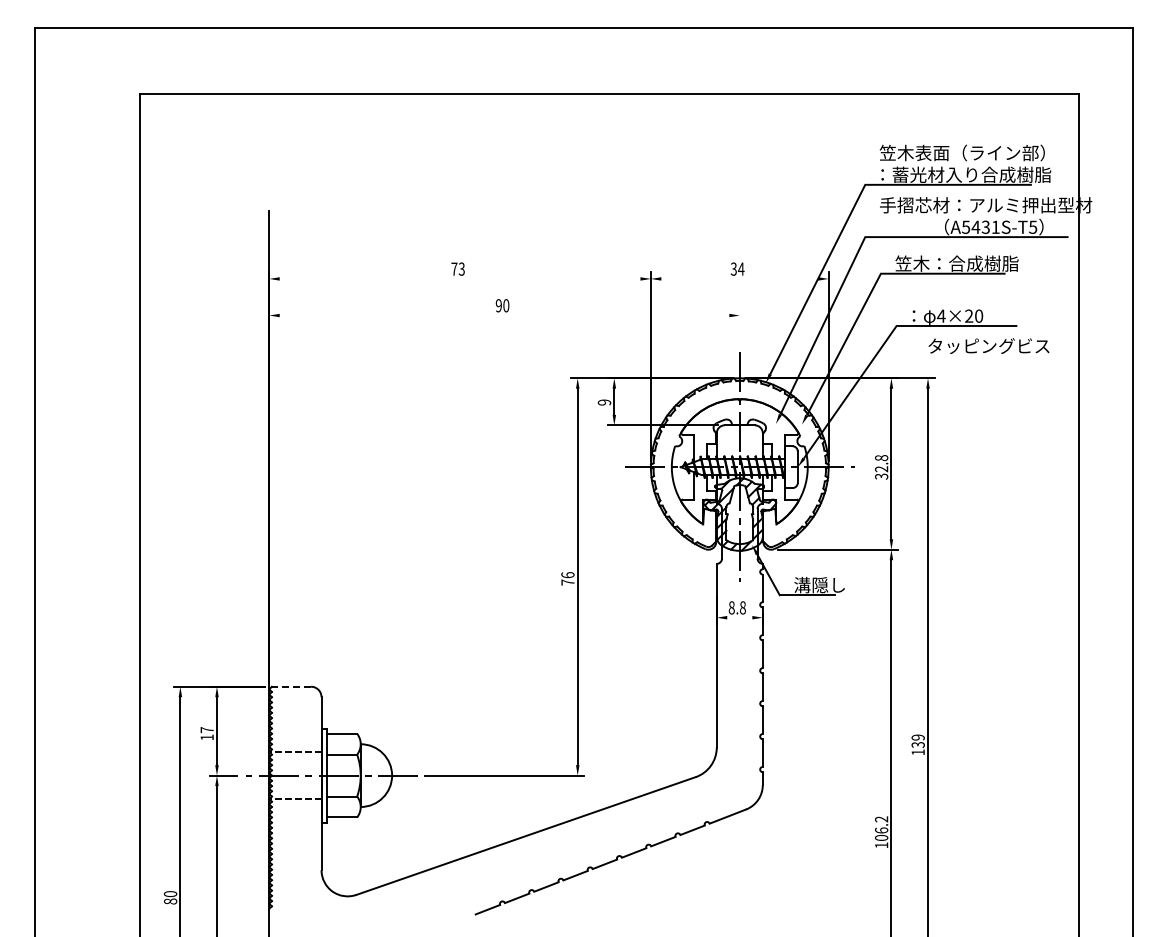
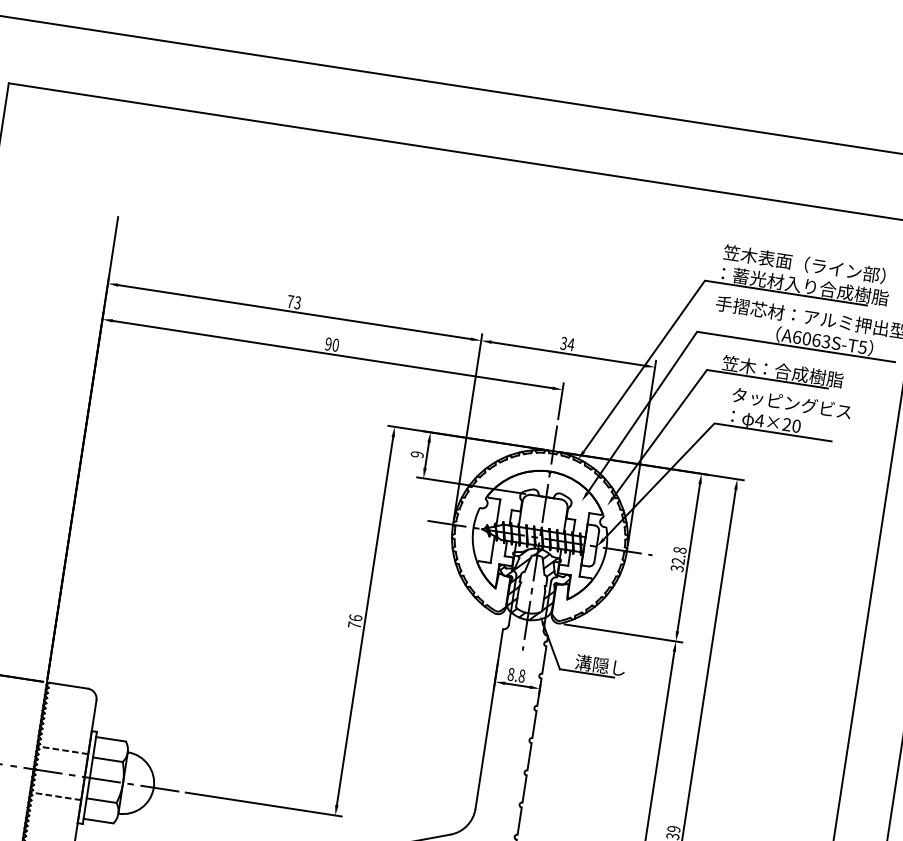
text: (980, 226) -> (811, 338), A5431S-T5 -> A6063S-T5
line: (459, 278) -> (294, 311), added
line: (739, 278) -> (567, 353), added
line: (504, 315) -> (332, 354), added
line: (739, 327) -> (560, 401), added
text: (988, 345) -> (791, 402), moved
line: (739, 617) -> (517, 685), added
line: (291, 686) -> (68, 685), dashed -> solid

